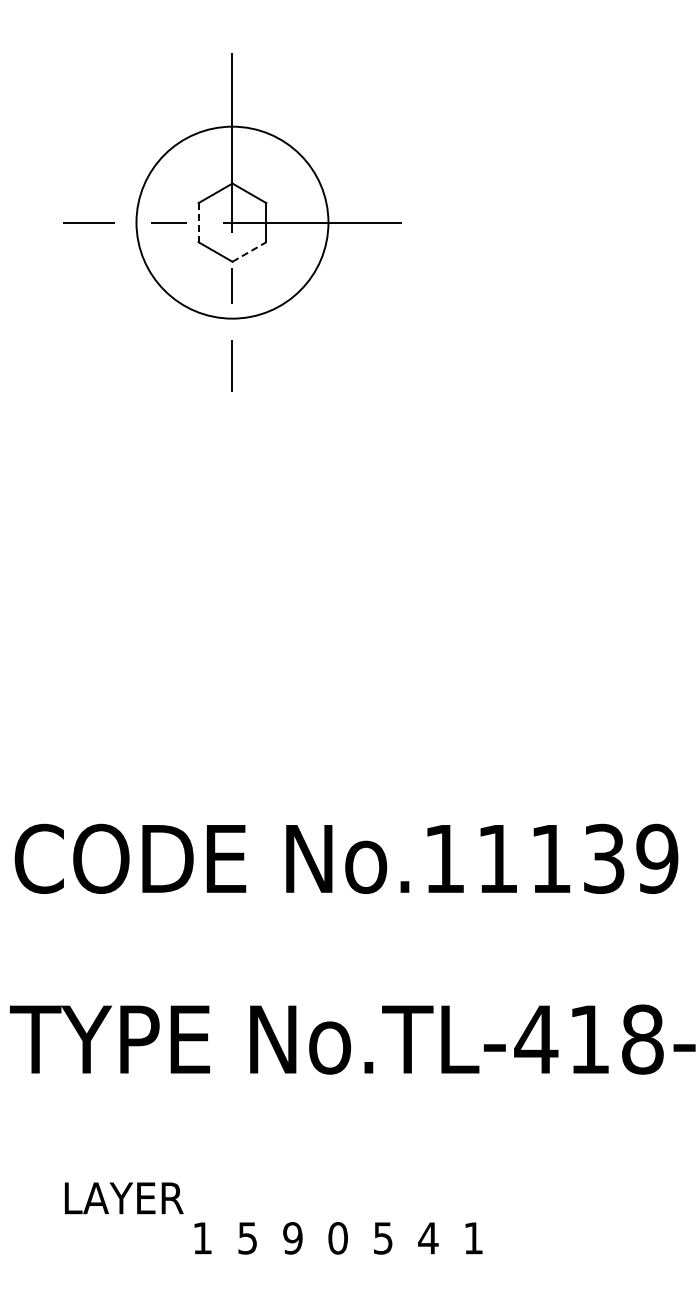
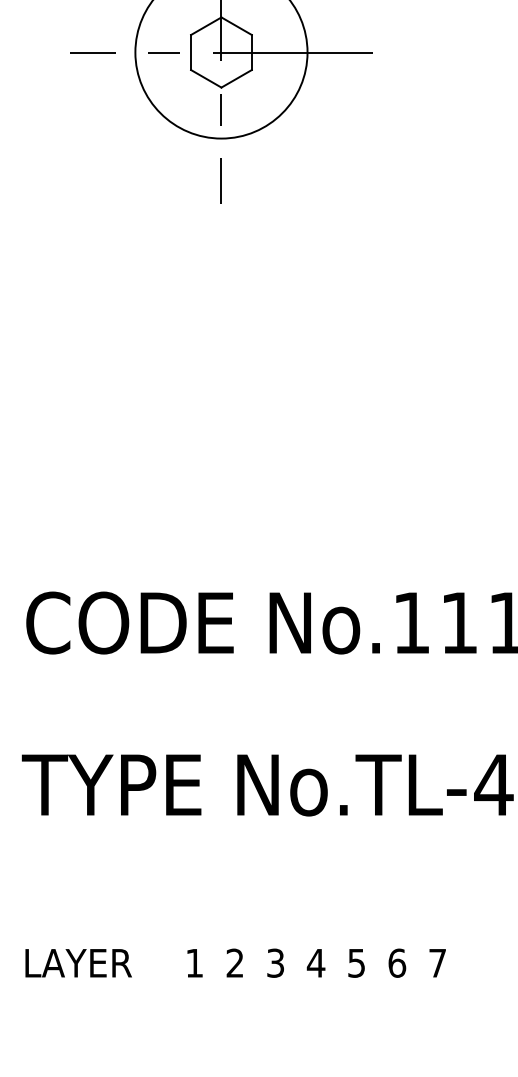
line: (198, 222) -> (191, 52), dashed -> solid
line: (249, 252) -> (236, 79), dashed -> solid
text: (124, 1198) -> (78, 963), moved
text: (247, 1238) -> (234, 963), 5 -> 2
text: (292, 1238) -> (275, 963), 9 -> 3
text: (337, 1238) -> (315, 963), 0 -> 4
text: (428, 1238) -> (397, 963), 4 -> 6
text: (473, 1238) -> (437, 963), 1 -> 7

